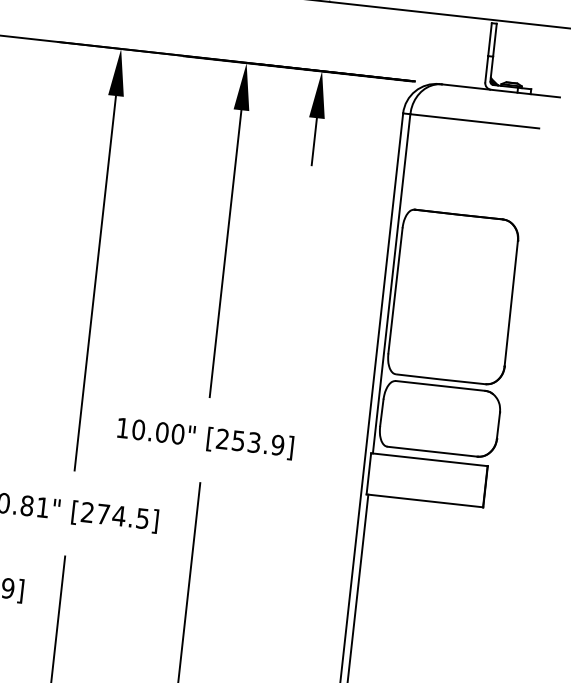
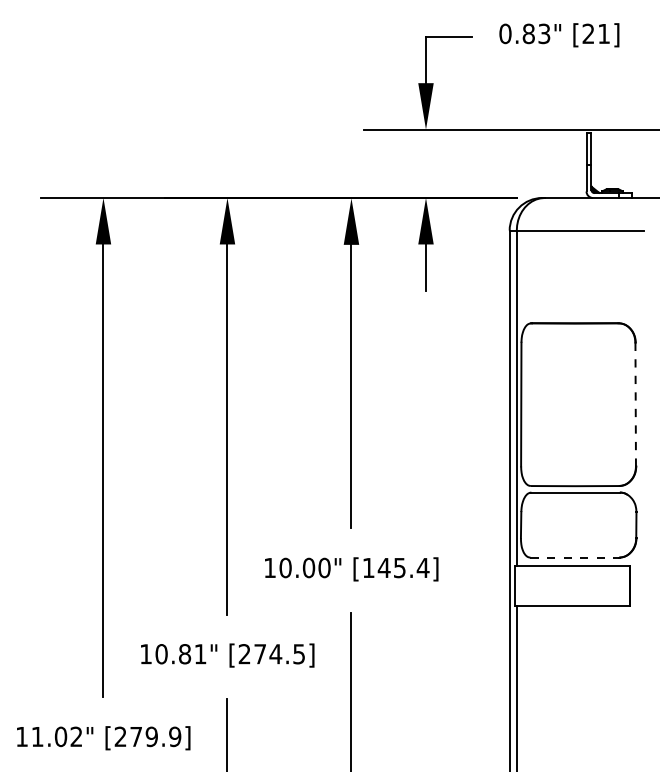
line: (511, 303) -> (635, 404), solid -> dashed
text: (249, 441) -> (395, 567), [253.9] -> [145.4]
line: (433, 451) -> (575, 557), solid -> dashed

